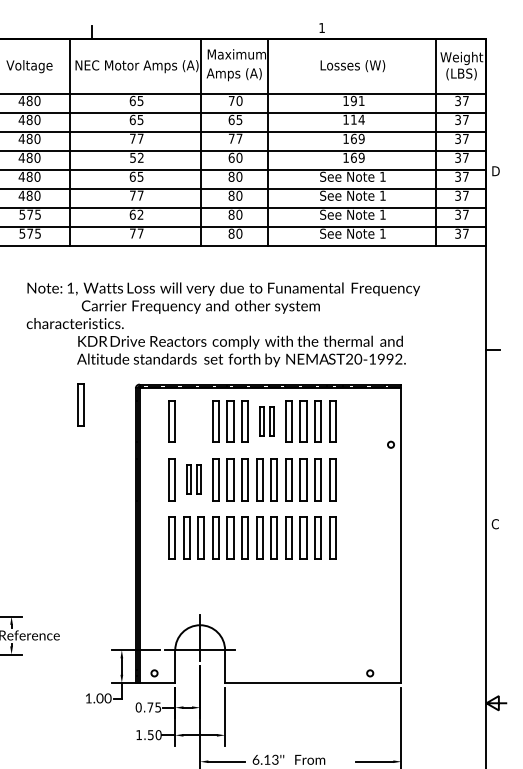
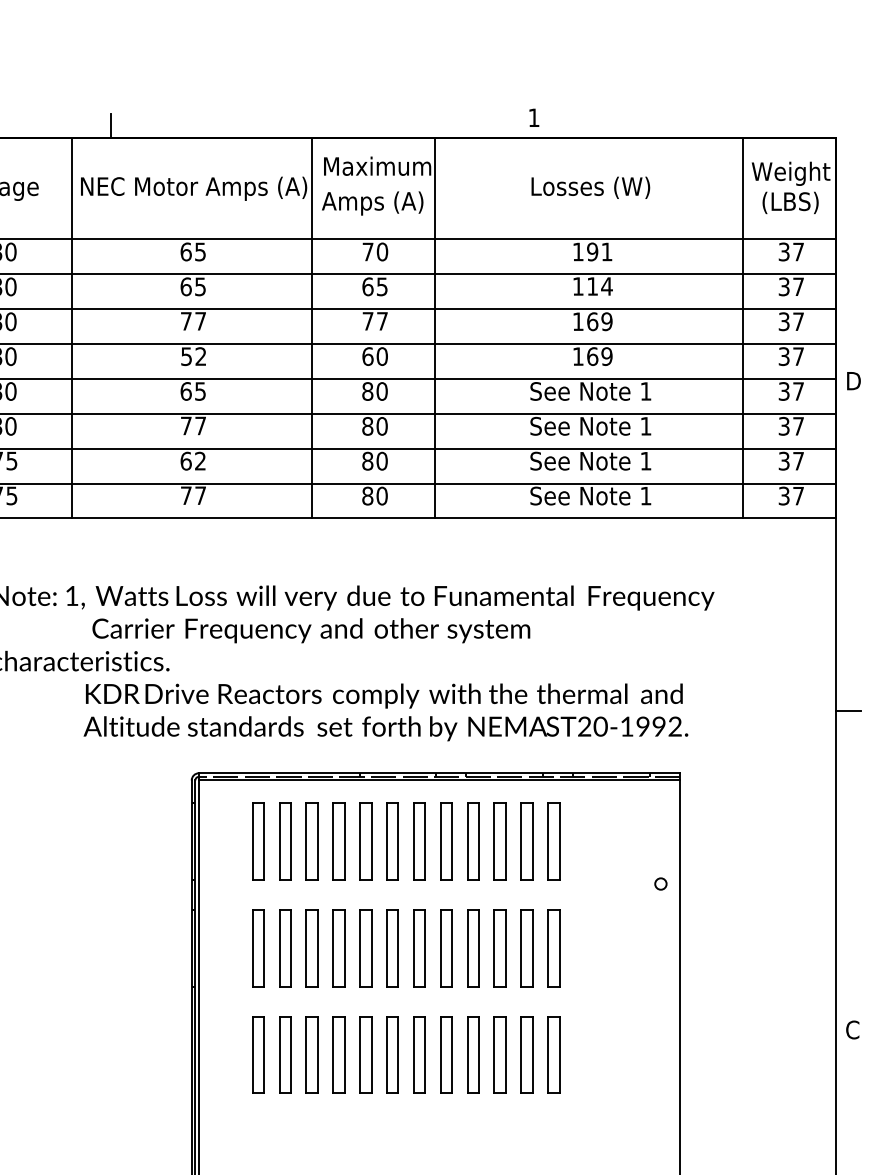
part: (80, 404) -> (90, 809), removed
part: (193, 421) -> (297, 841), added
part: (266, 421) -> (431, 841), size x1.43
part: (193, 479) -> (297, 947), size x1.43

